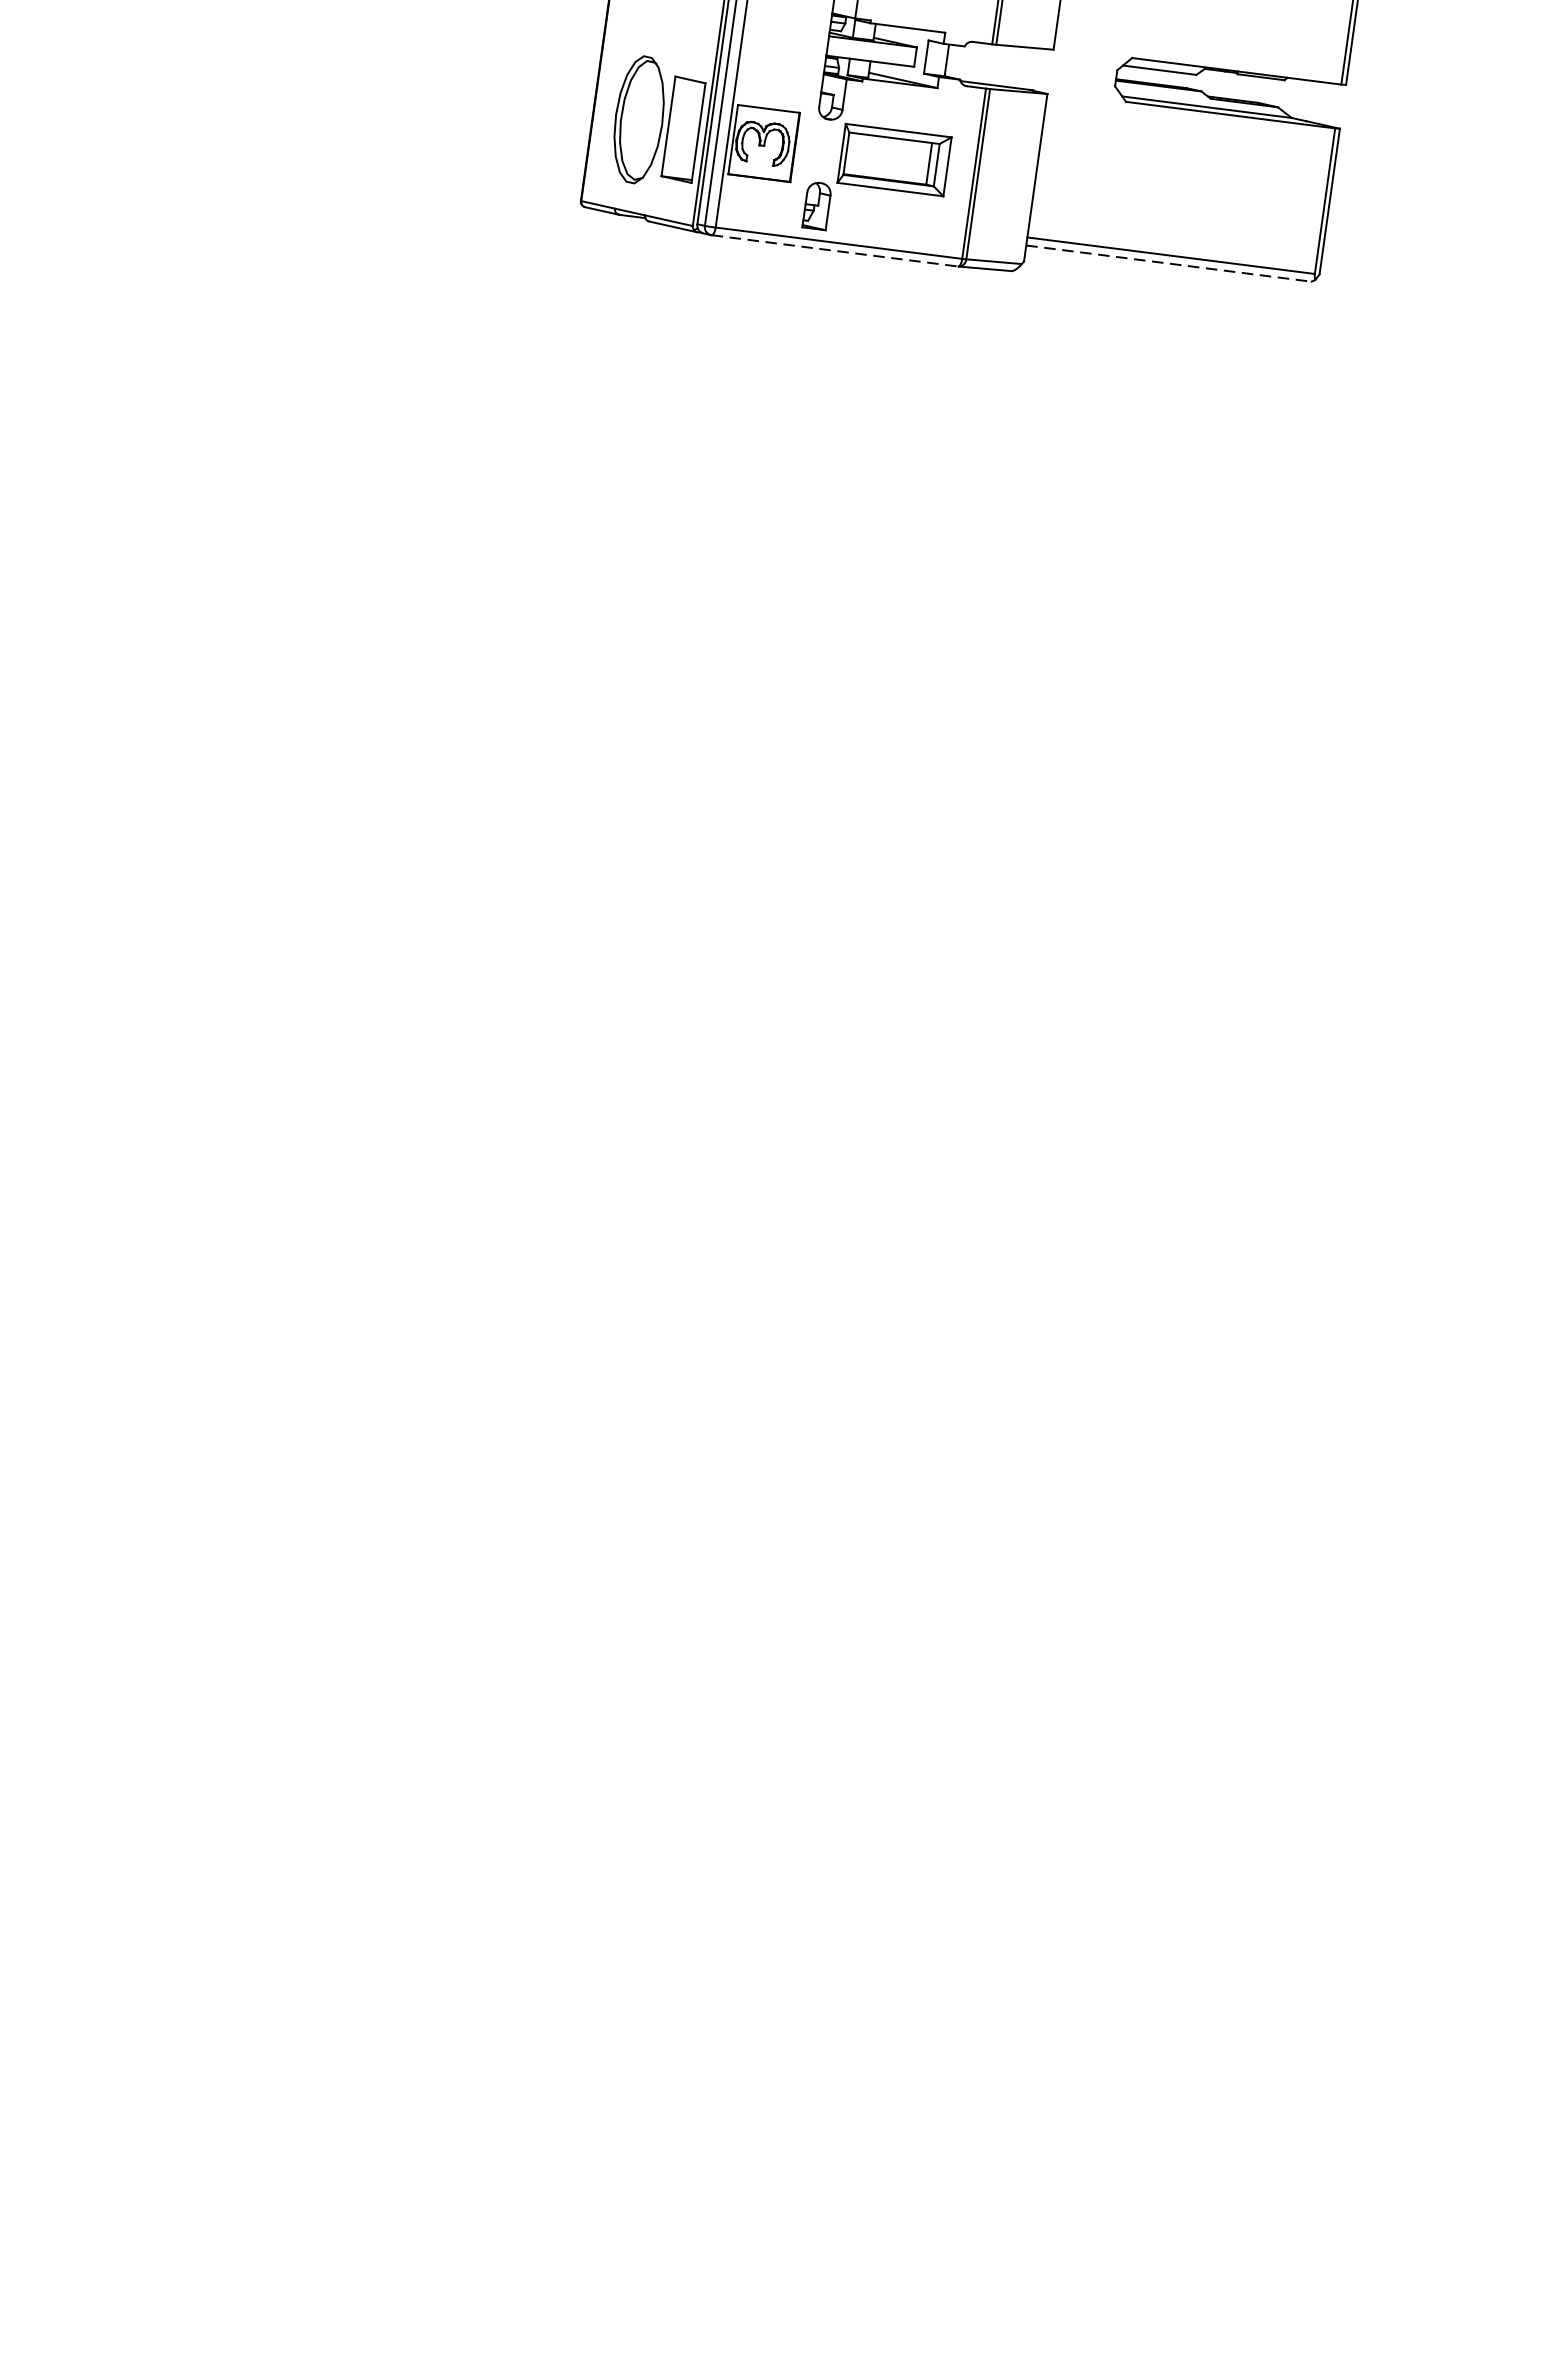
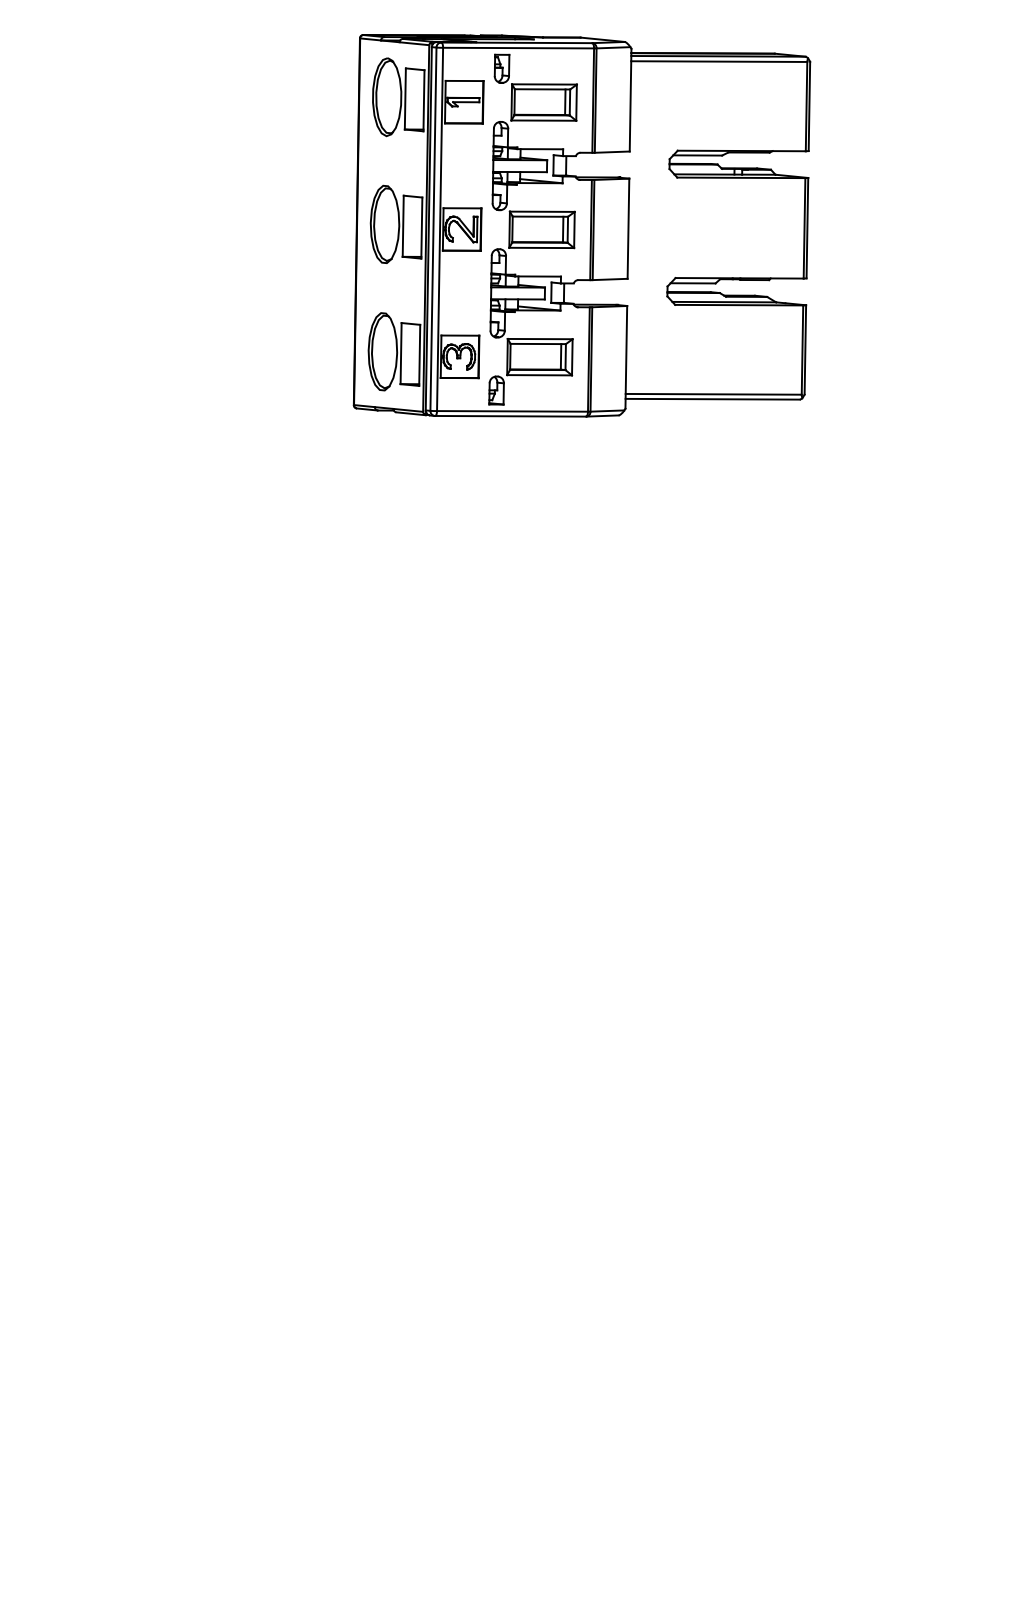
line: (836, 251) -> (511, 416), dashed -> solid
line: (1169, 264) -> (713, 399), dashed -> solid

